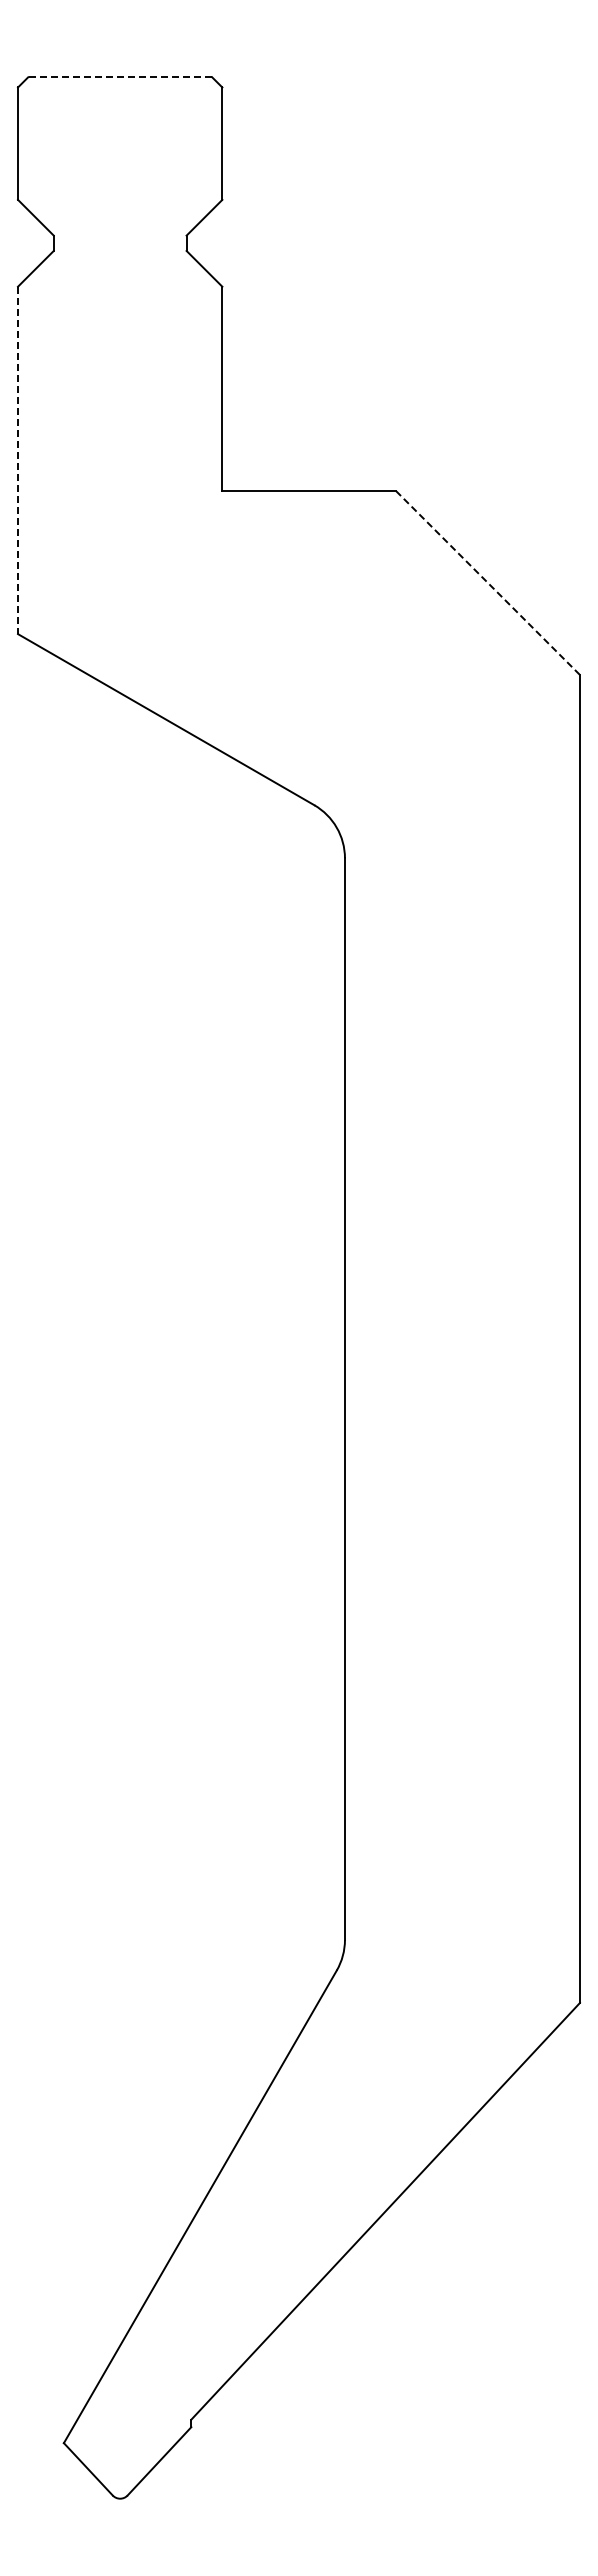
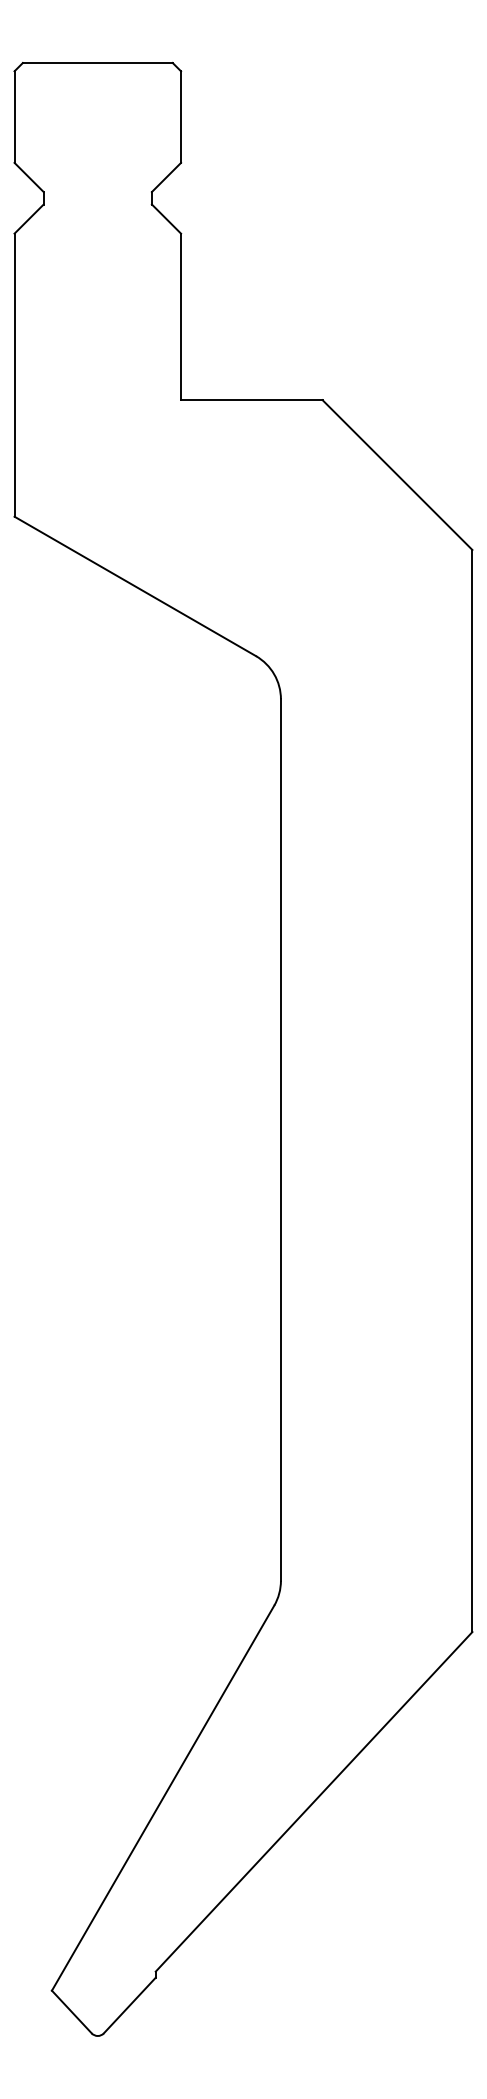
line: (120, 77) -> (98, 63), dashed -> solid
line: (18, 460) -> (14, 375), dashed -> solid
line: (488, 583) -> (397, 475), dashed -> solid

